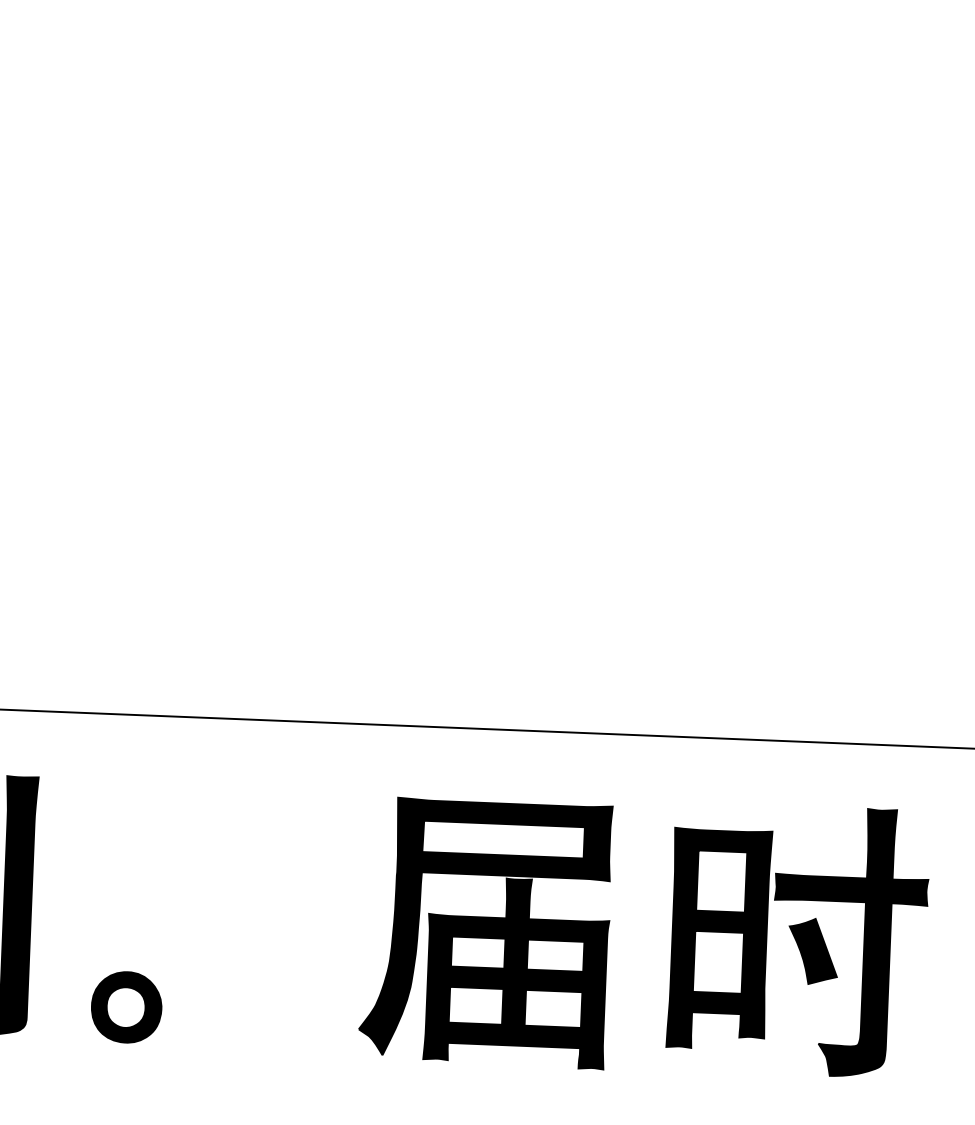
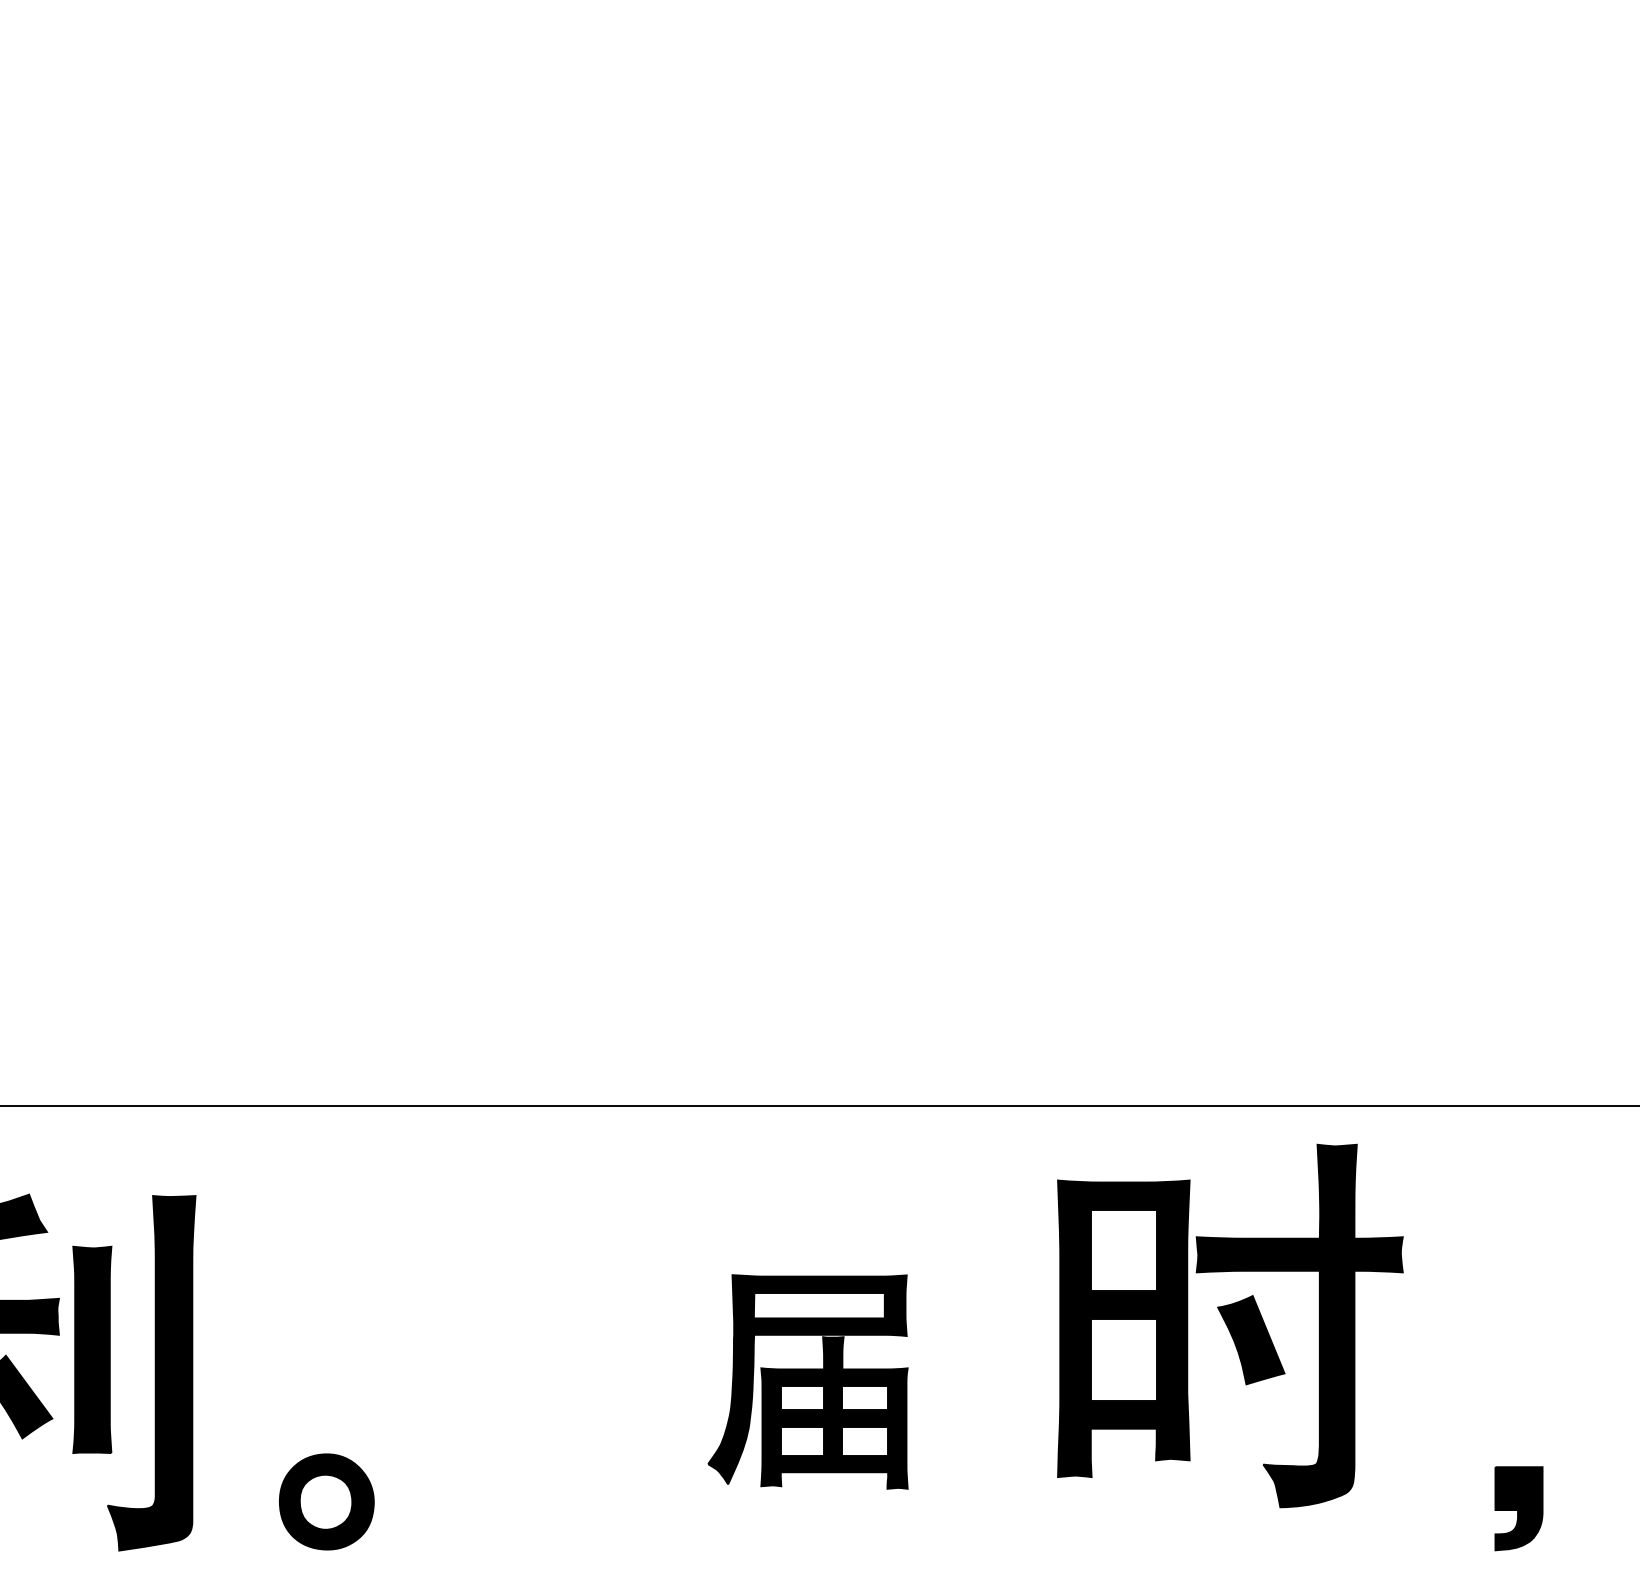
part: (485, 932) -> (807, 1381), size x0.6
part: (798, 940) -> (1230, 1325), moved

